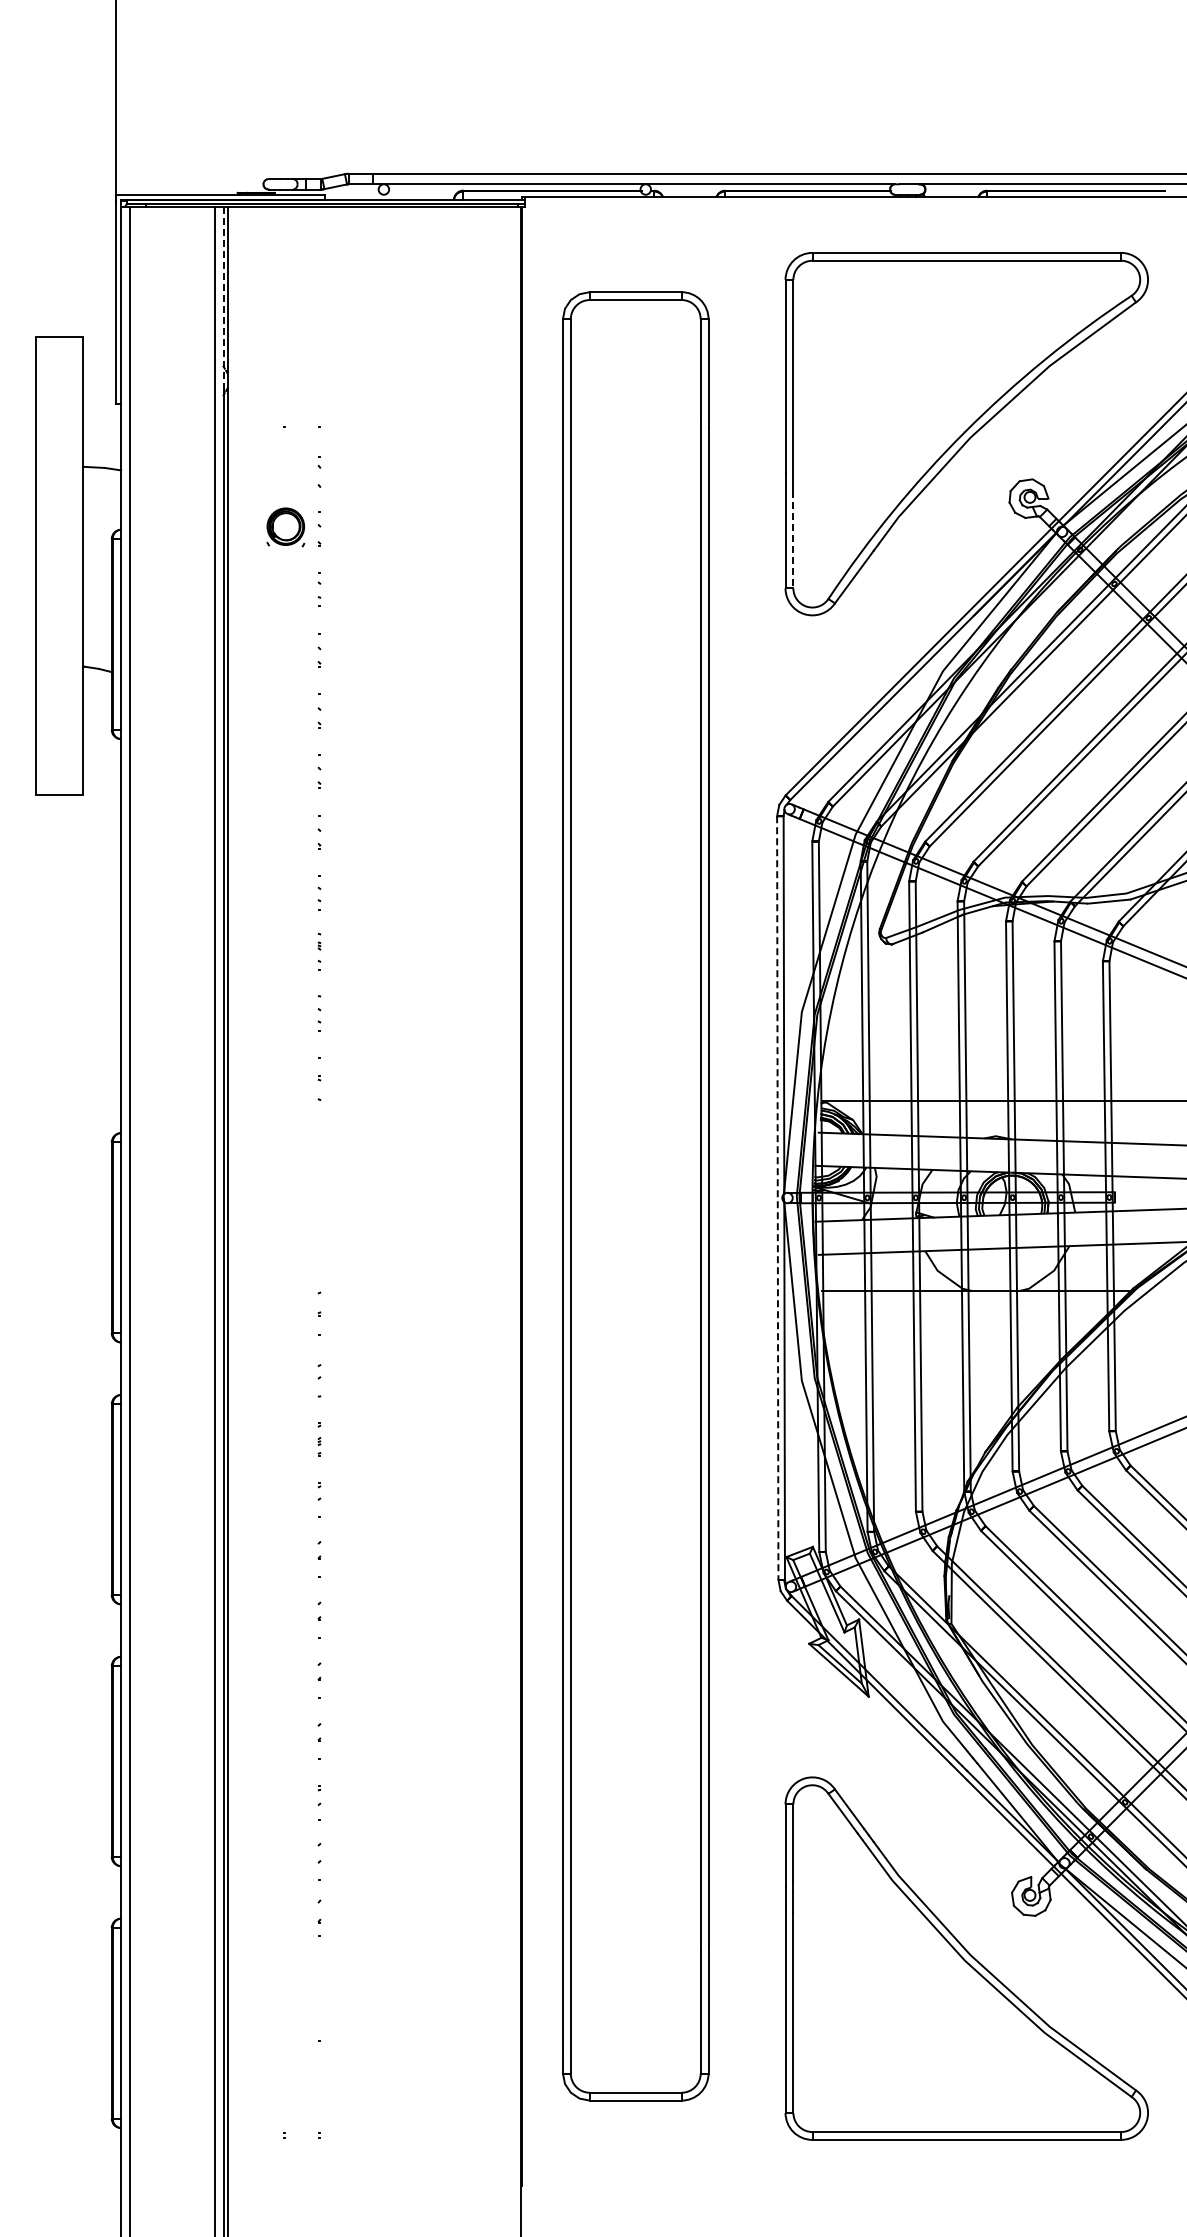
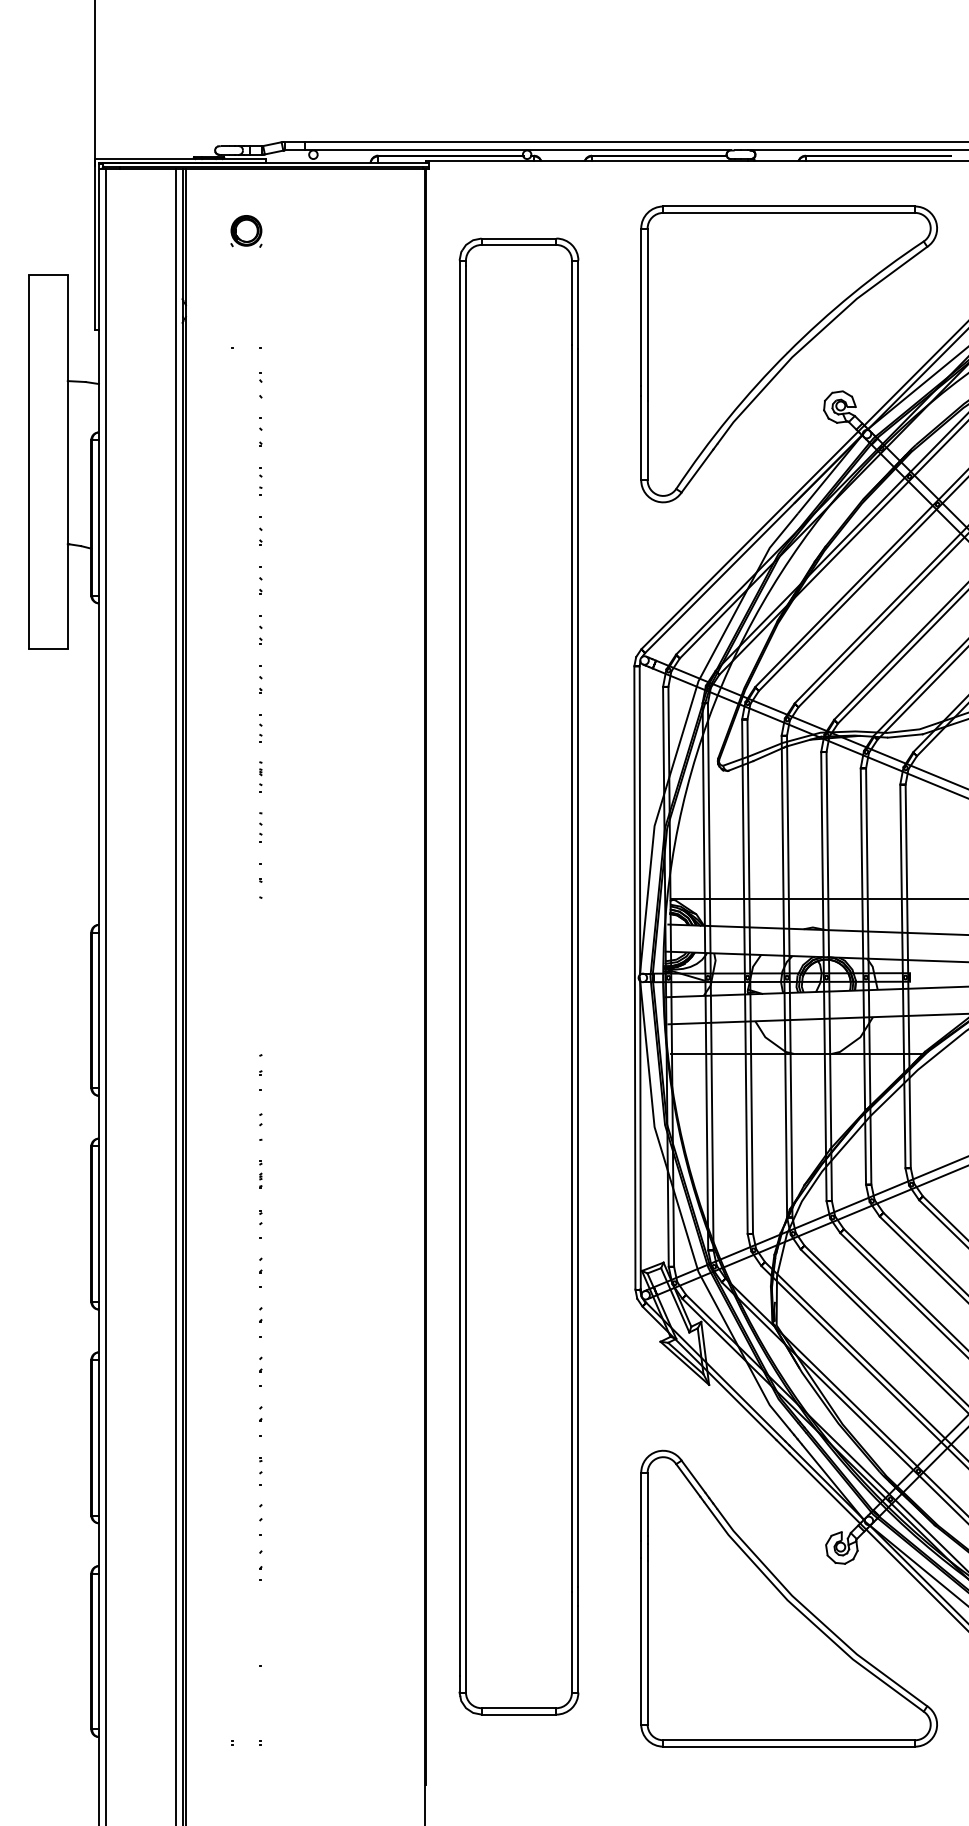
line: (223, 298) -> (182, 243), dashed -> solid
part: (285, 527) -> (246, 231), moved
line: (793, 539) -> (647, 440), dashed -> solid
line: (777, 1198) -> (634, 978), dashed -> solid

